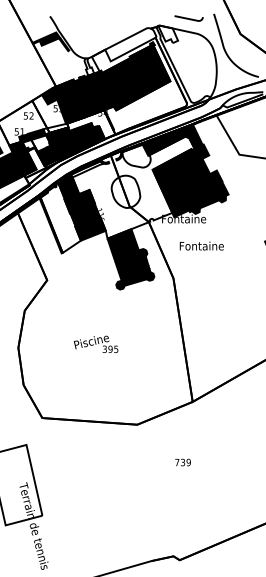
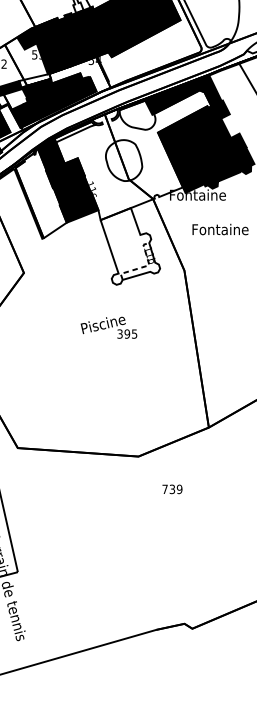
fill: (130, 259) -> (129, 246), removed
text: (96, 343) -> (109, 326), moved
text: (182, 462) -> (171, 489), moved

